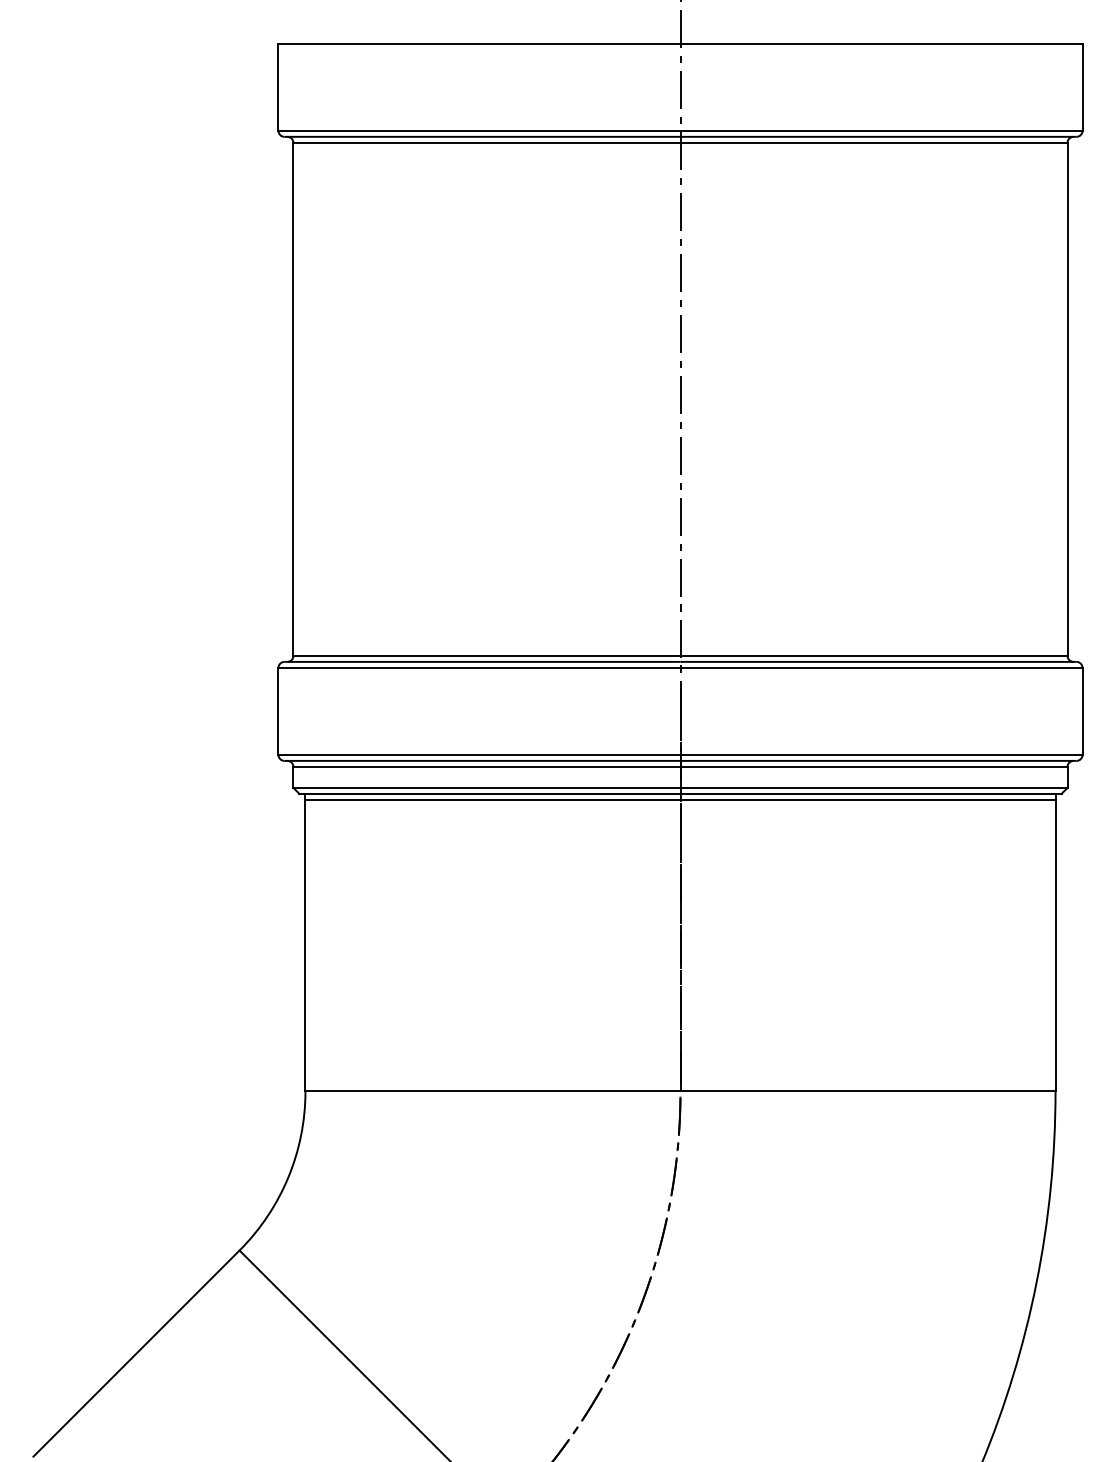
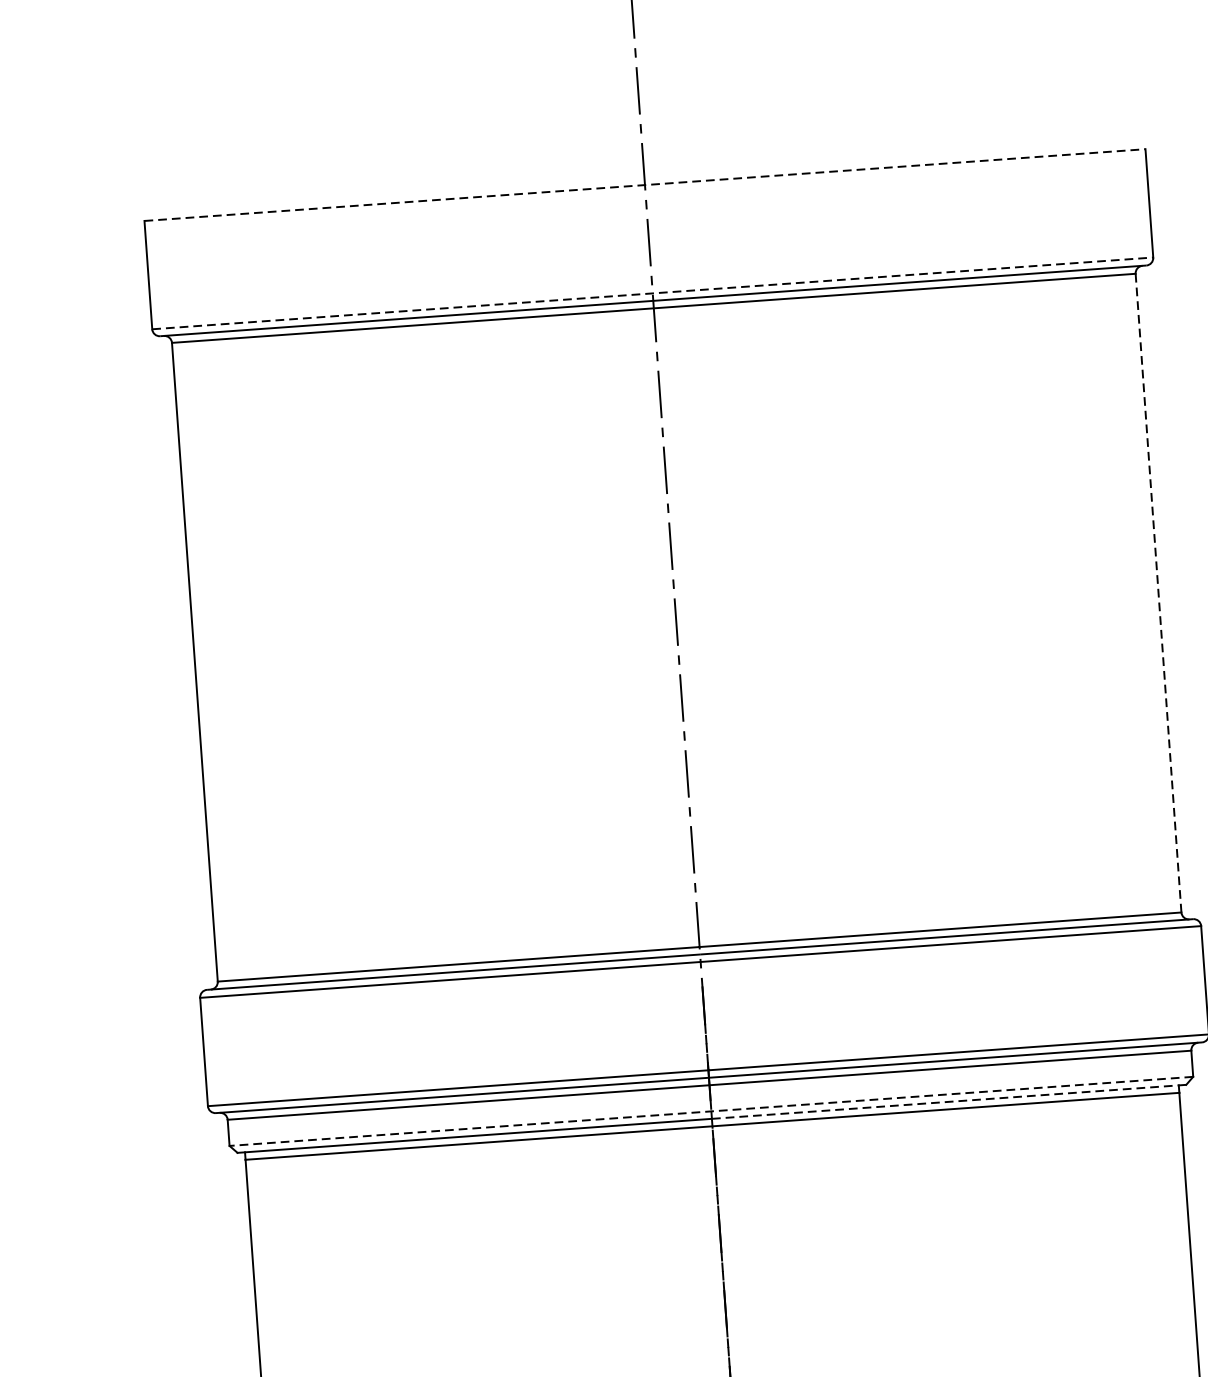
line: (681, 43) -> (646, 184), solid -> dashed
line: (681, 130) -> (653, 292), solid -> dashed
line: (1067, 399) -> (1158, 593), solid -> dashed
line: (680, 787) -> (711, 1110), solid -> dashed
line: (871, 793) -> (949, 1101), solid -> dashed

